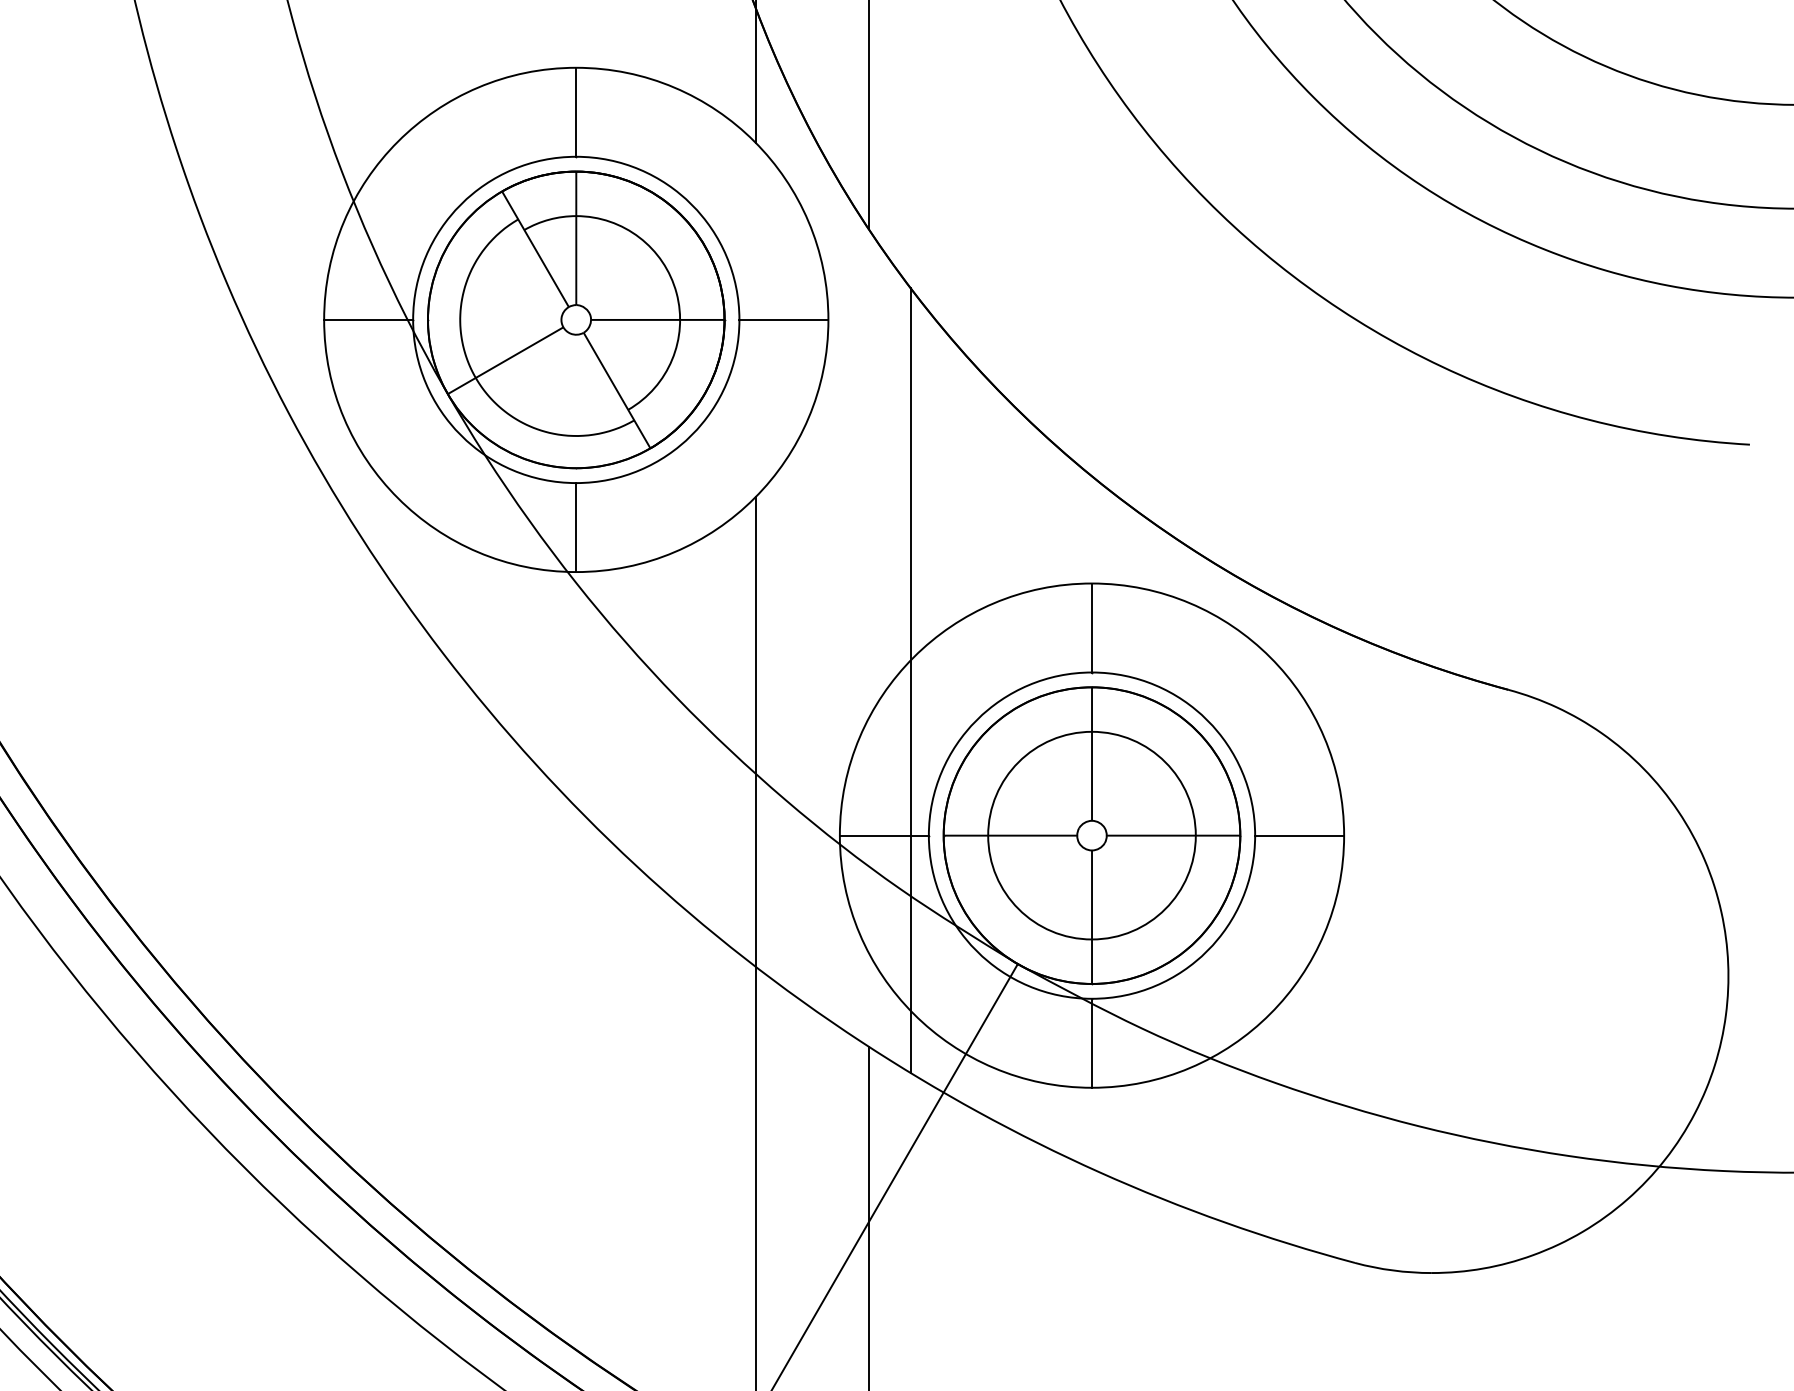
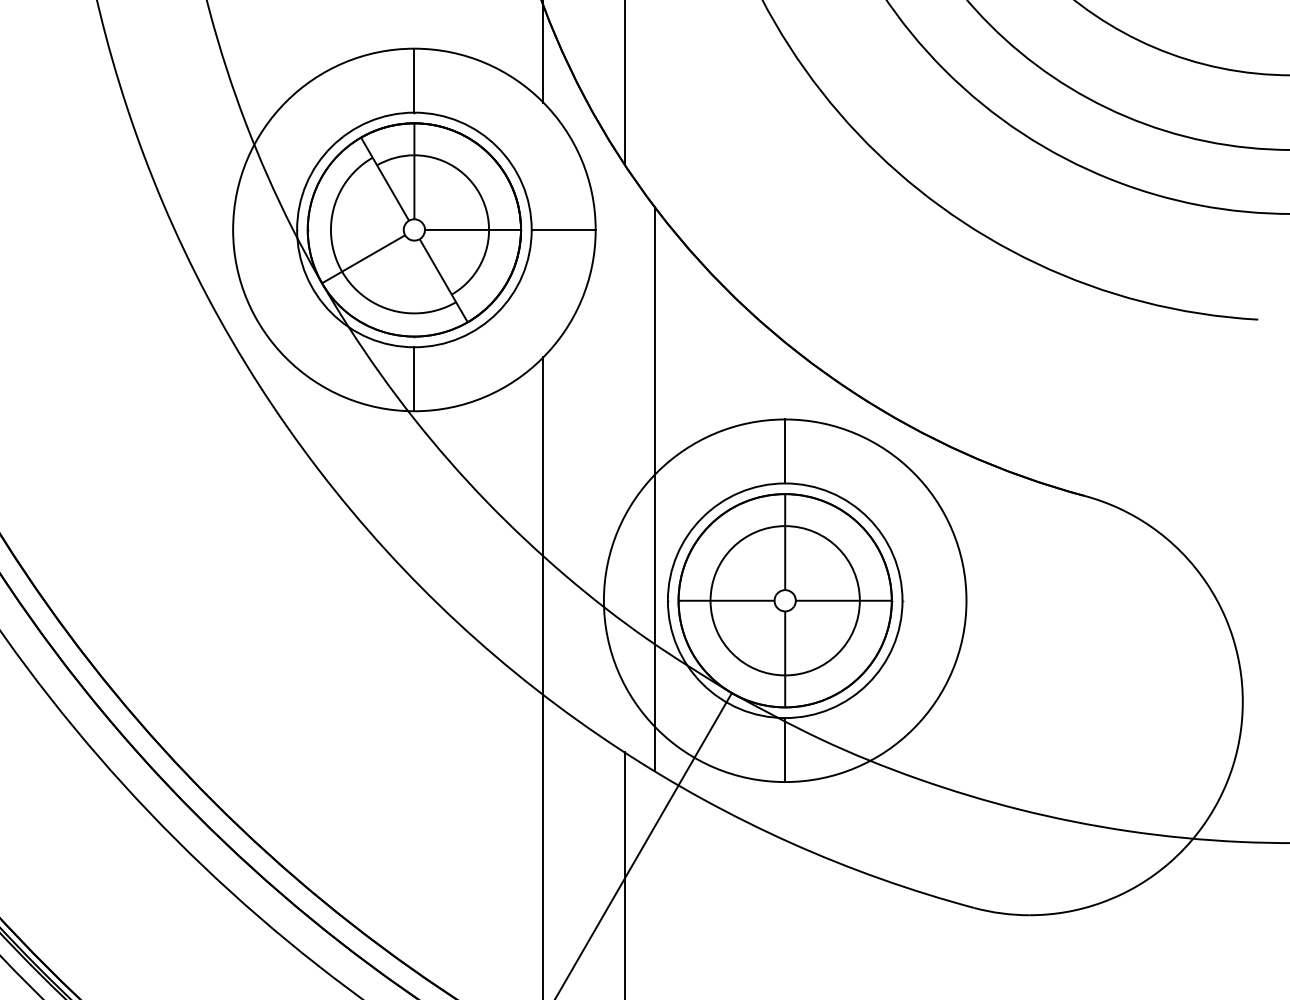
line: (368, 319) -> (265, 229), removed
line: (883, 835) -> (635, 600), removed
line: (1299, 835) -> (934, 600), removed

